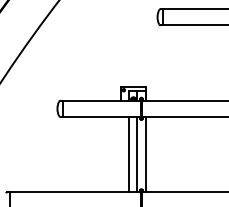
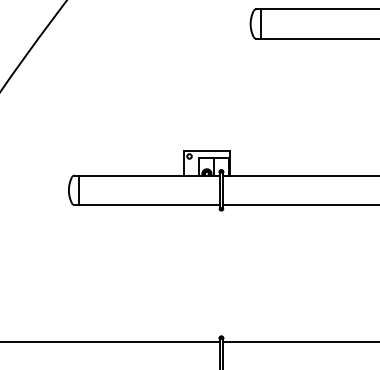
line: (129, 154) -> (199, 273), removed
line: (137, 154) -> (214, 273), removed
line: (145, 154) -> (228, 273), removed

